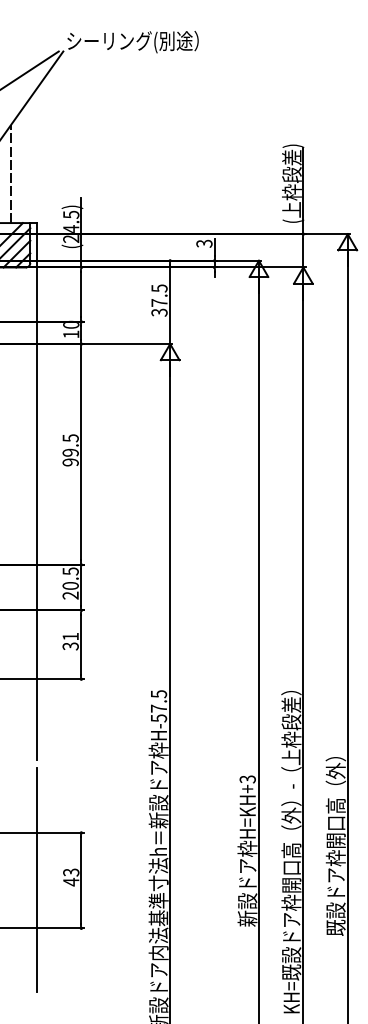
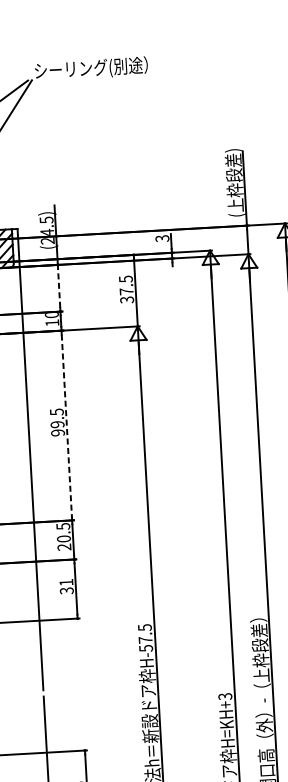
line: (81, 294) -> (59, 288), solid -> dashed
line: (81, 454) -> (66, 425), solid -> dashed

